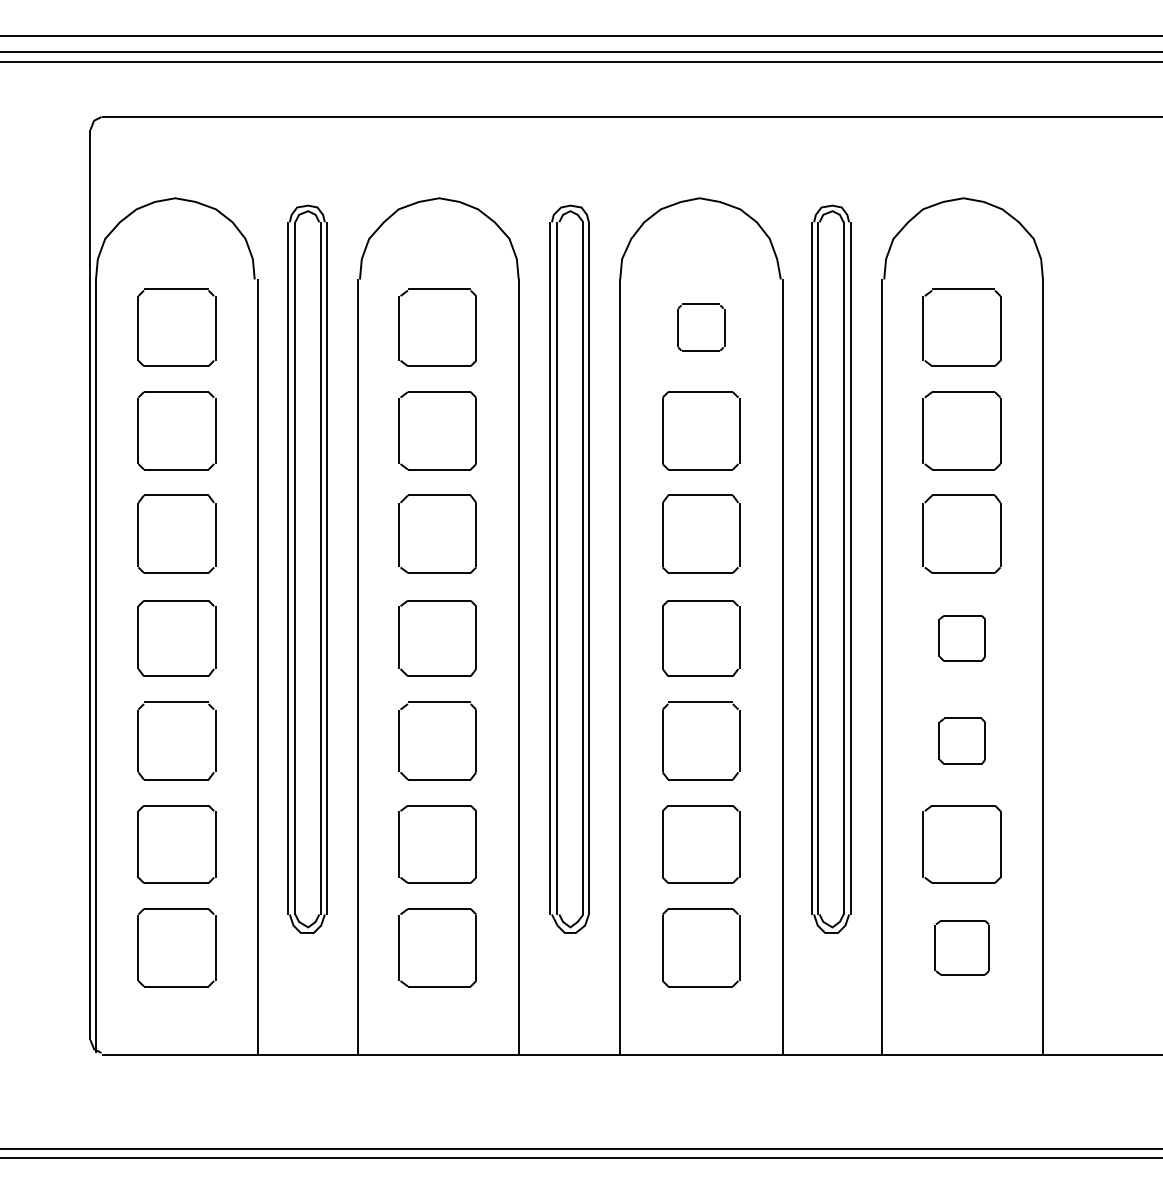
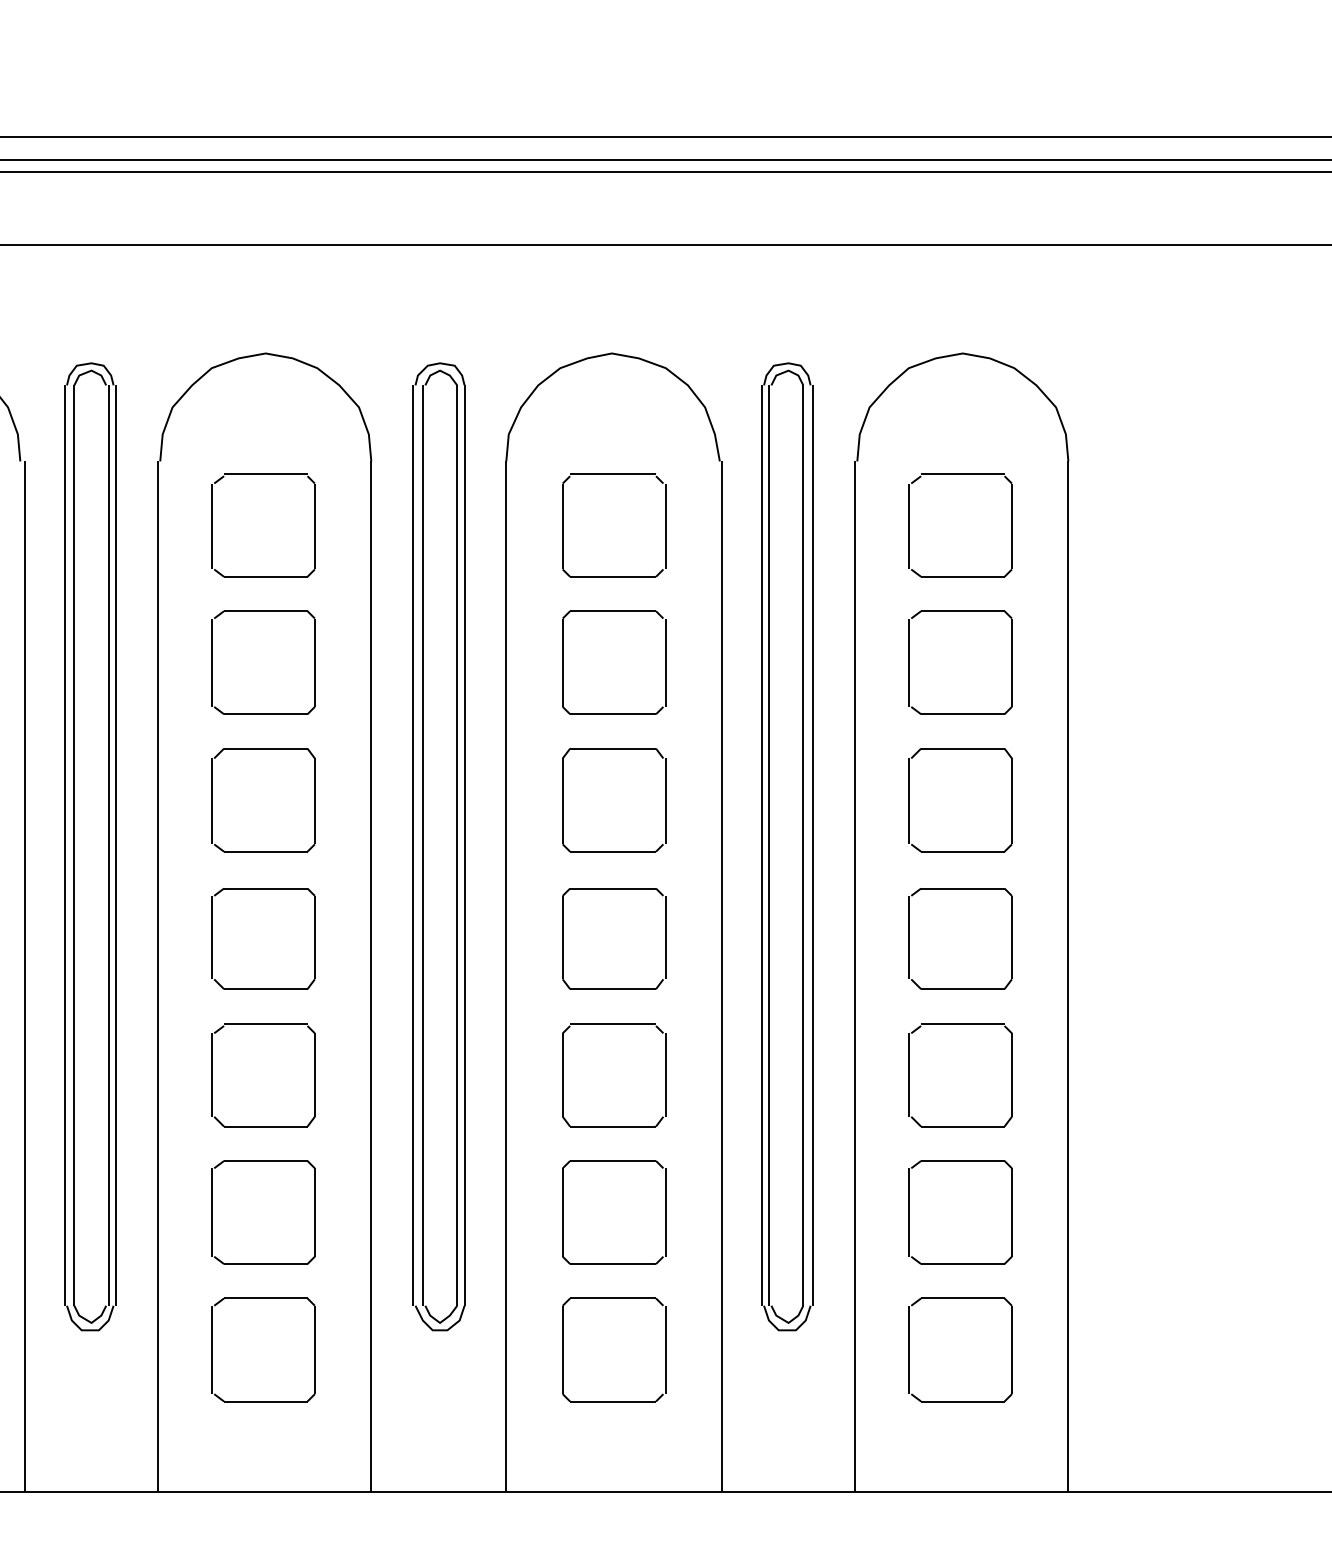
part: (701, 327) -> (614, 525), size x1.67
part: (961, 638) -> (960, 938), size x1.67
part: (961, 740) -> (960, 1074), size x1.67
part: (961, 947) -> (960, 1349), size x1.43

